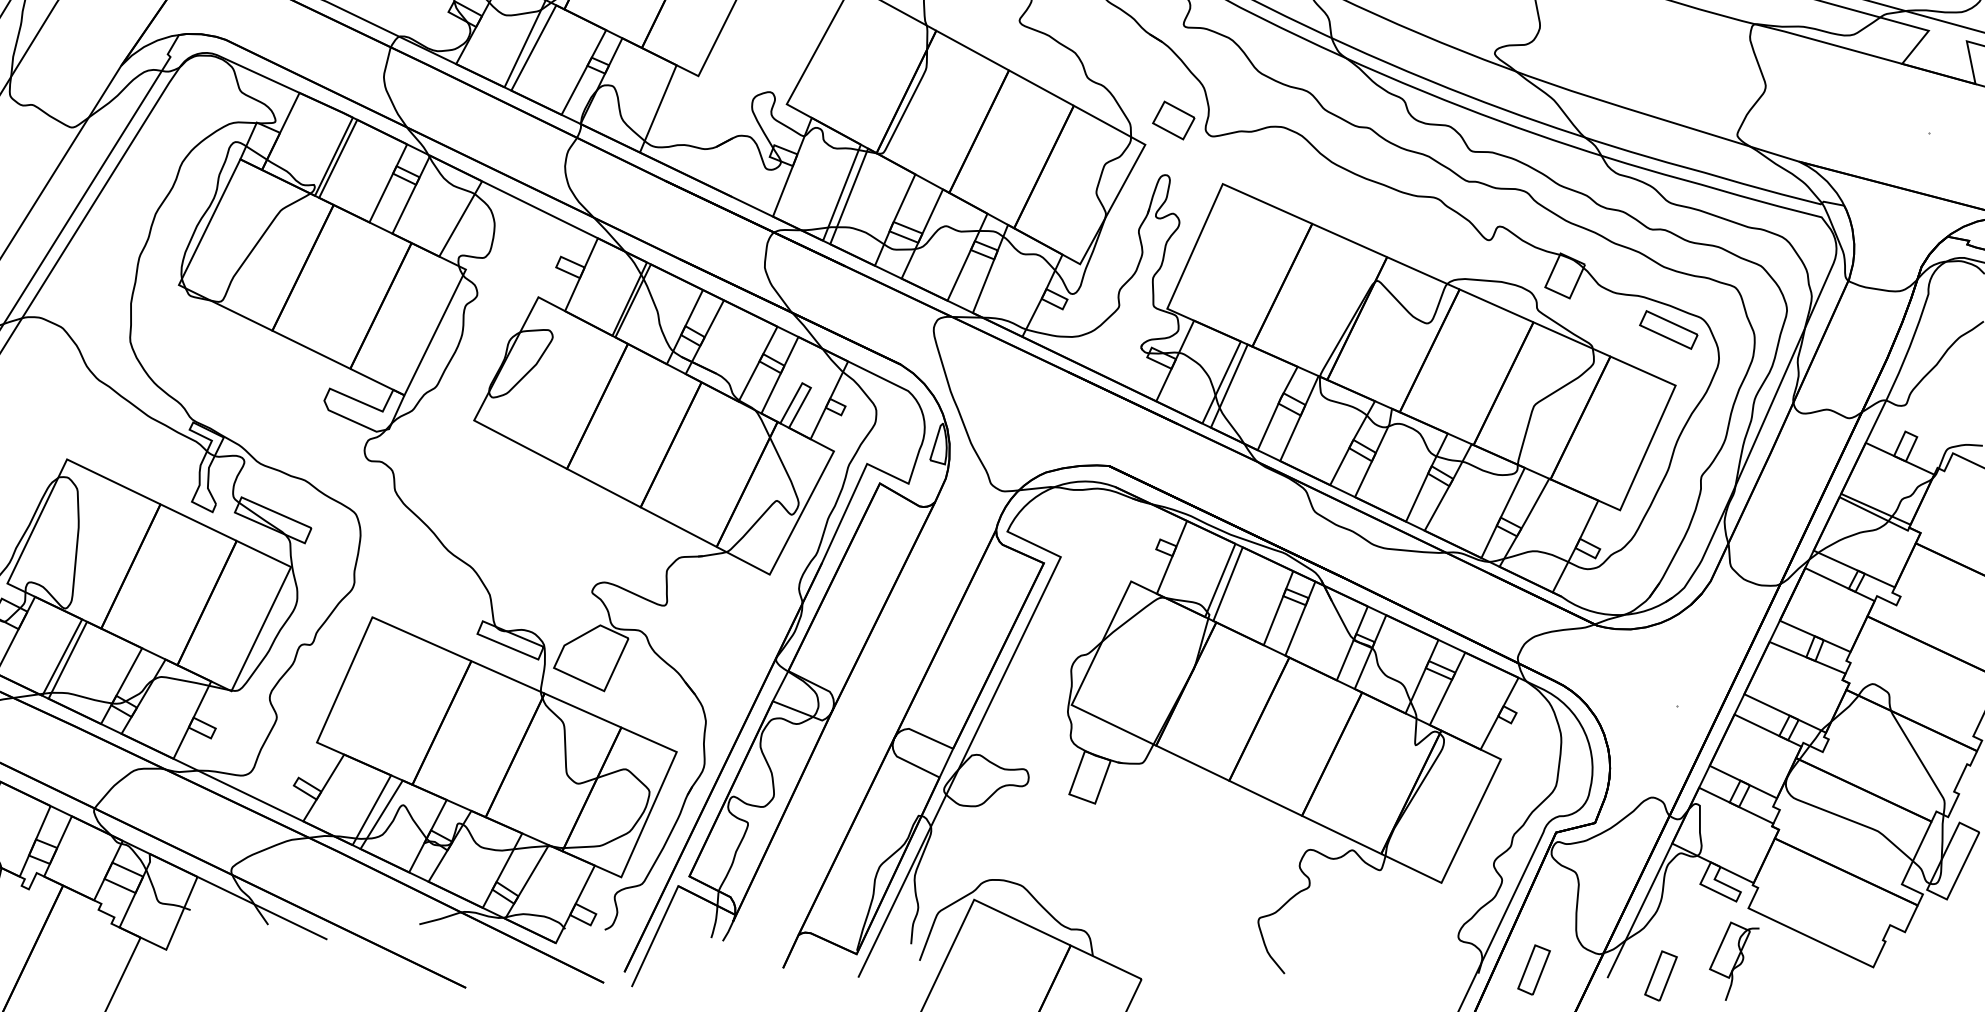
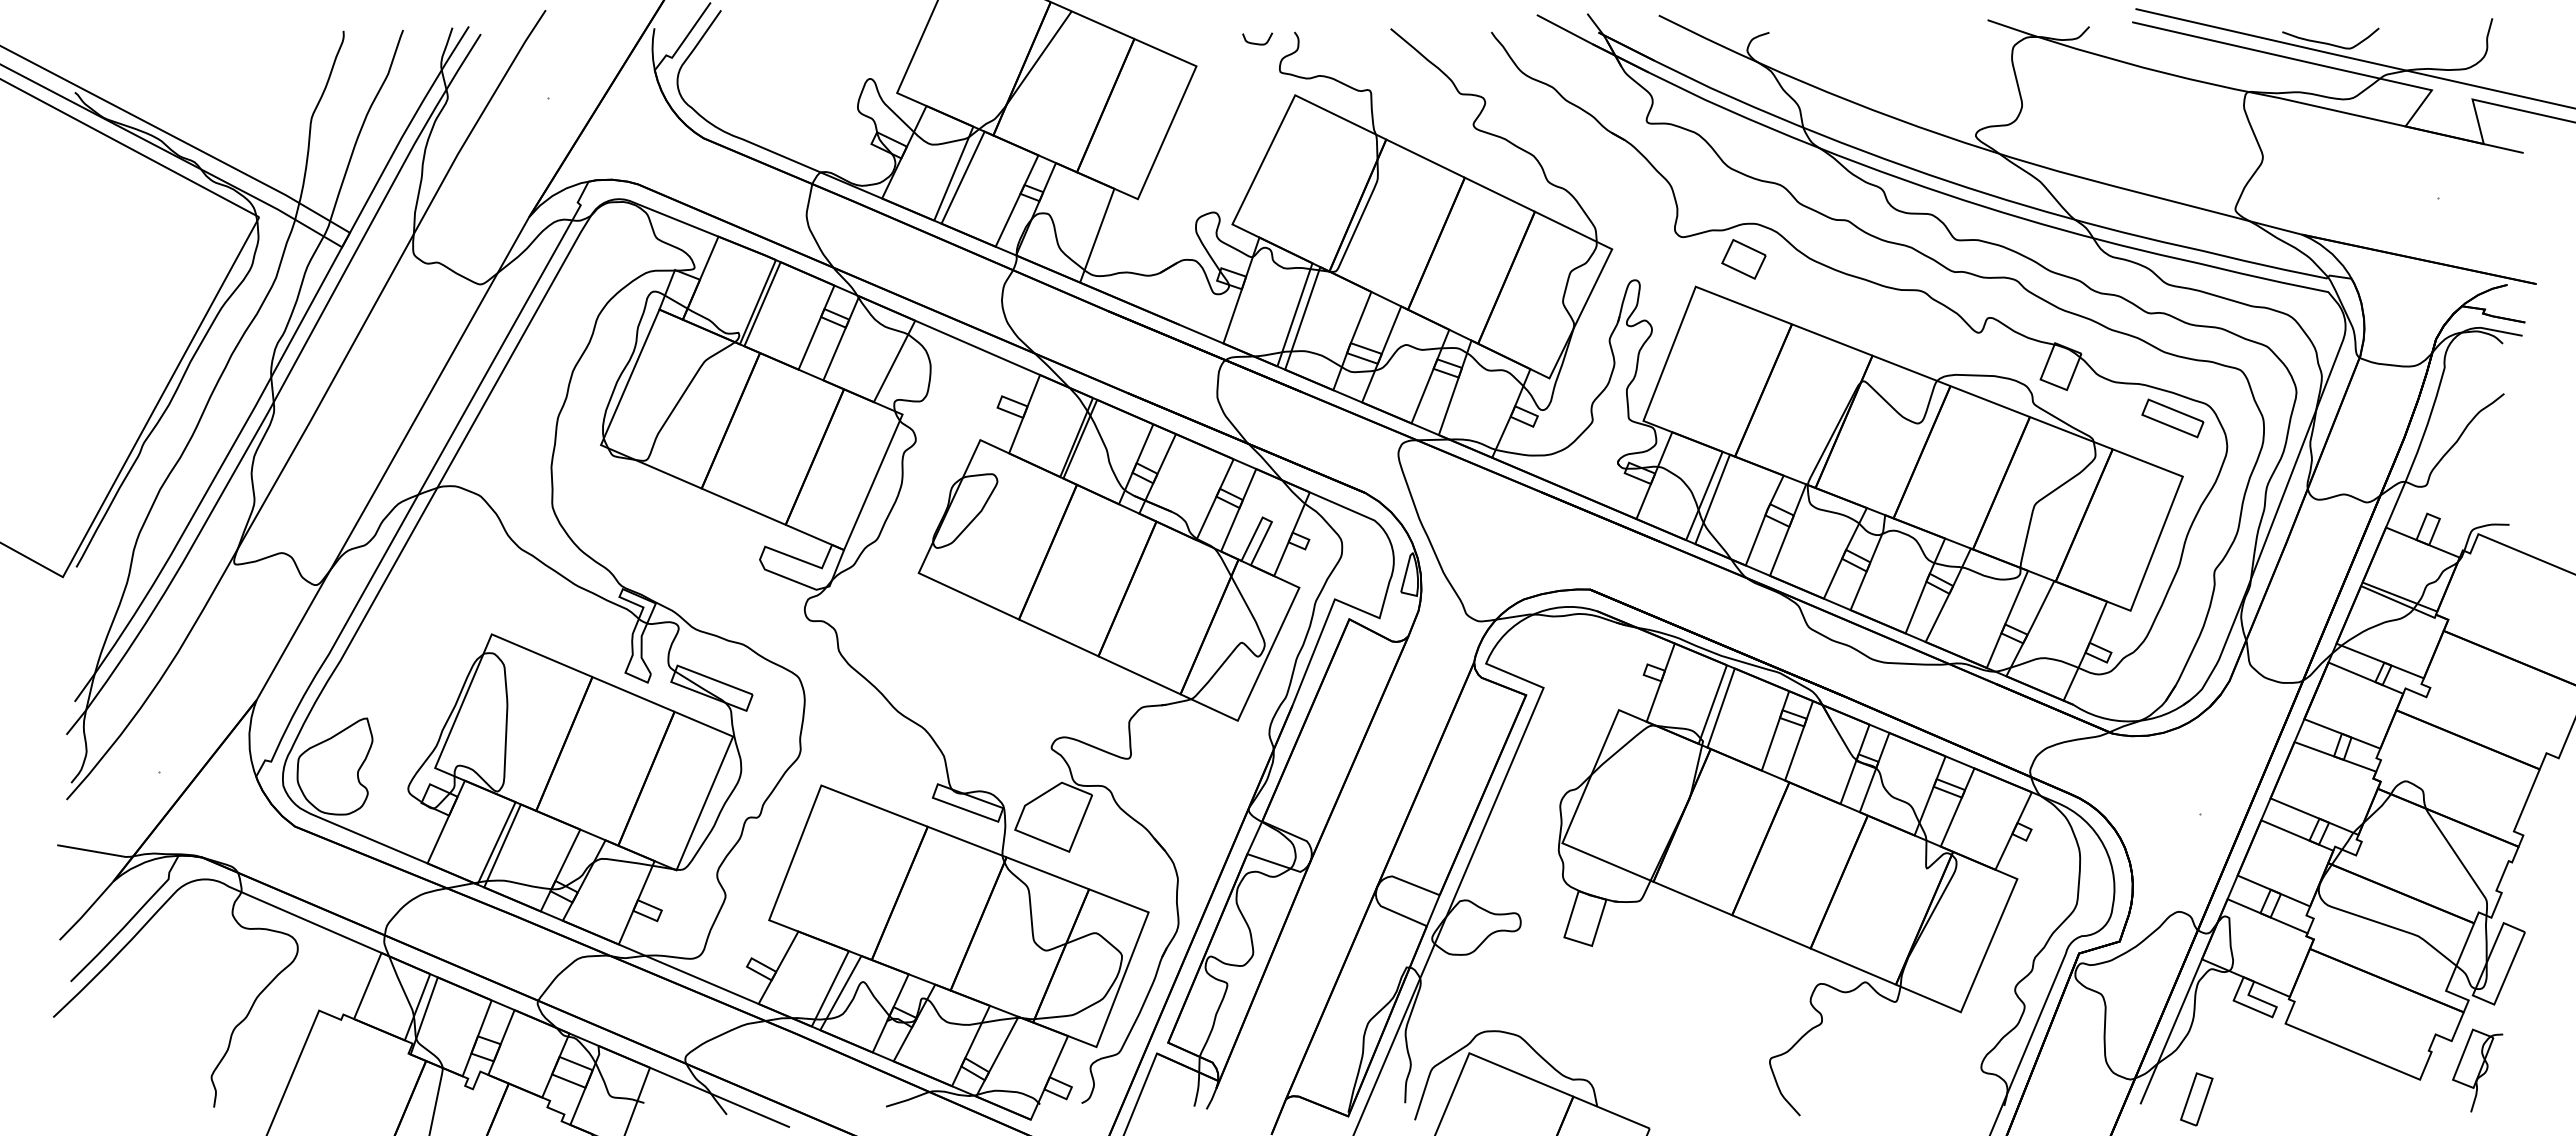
part: (1173, 120) -> (1743, 259), moved
part: (1733, 961) -> (2477, 1070), moved
part: (1533, 970) -> (2062, 1099), removed

